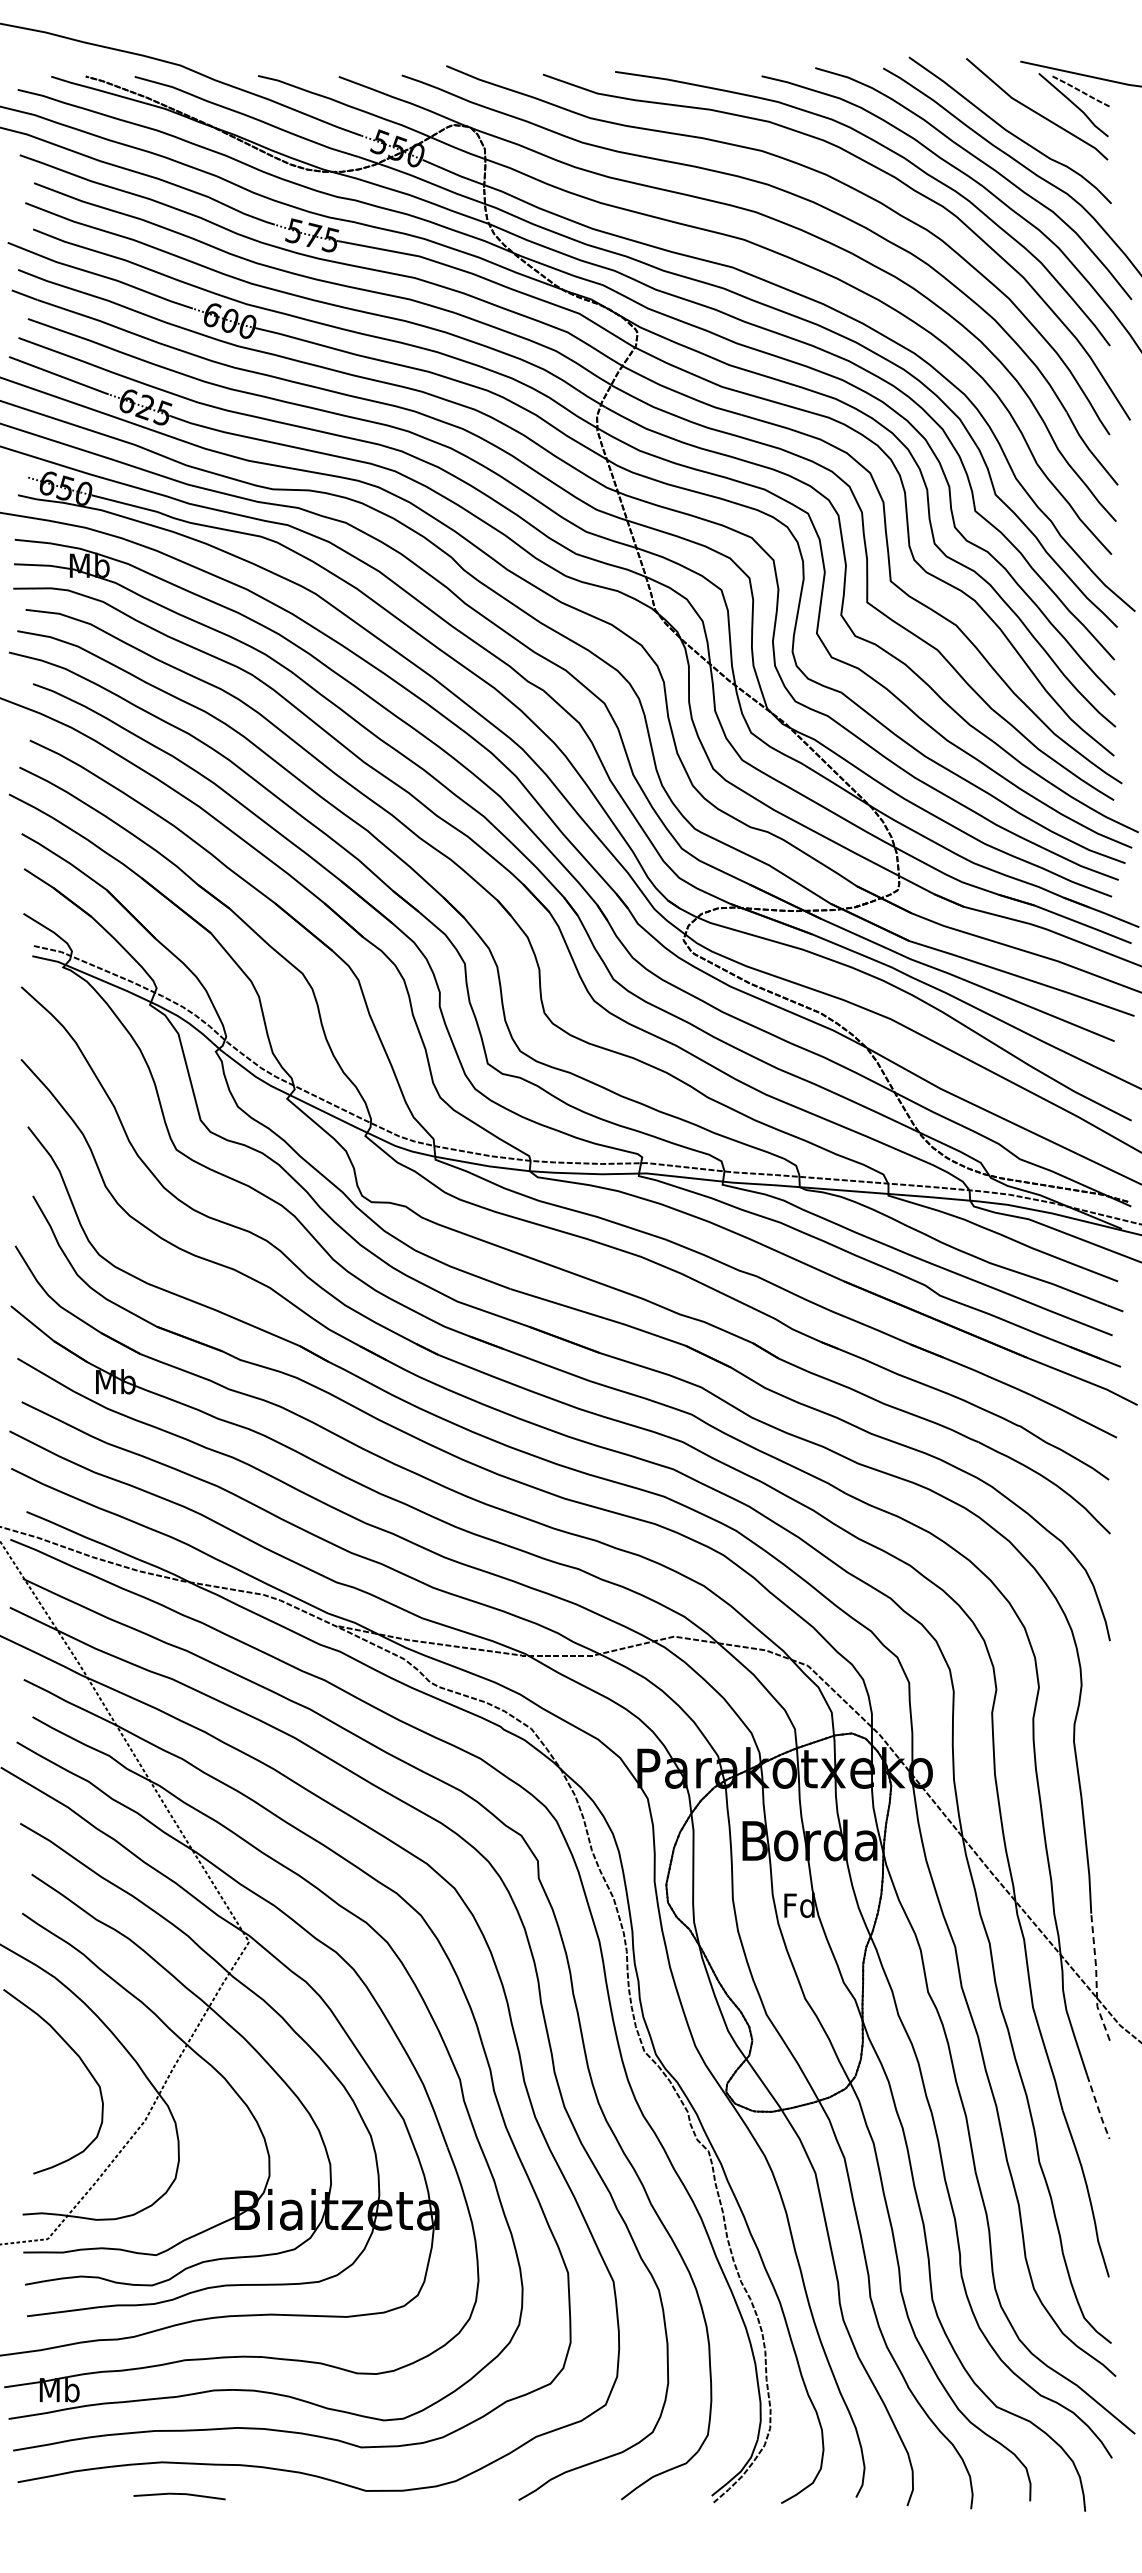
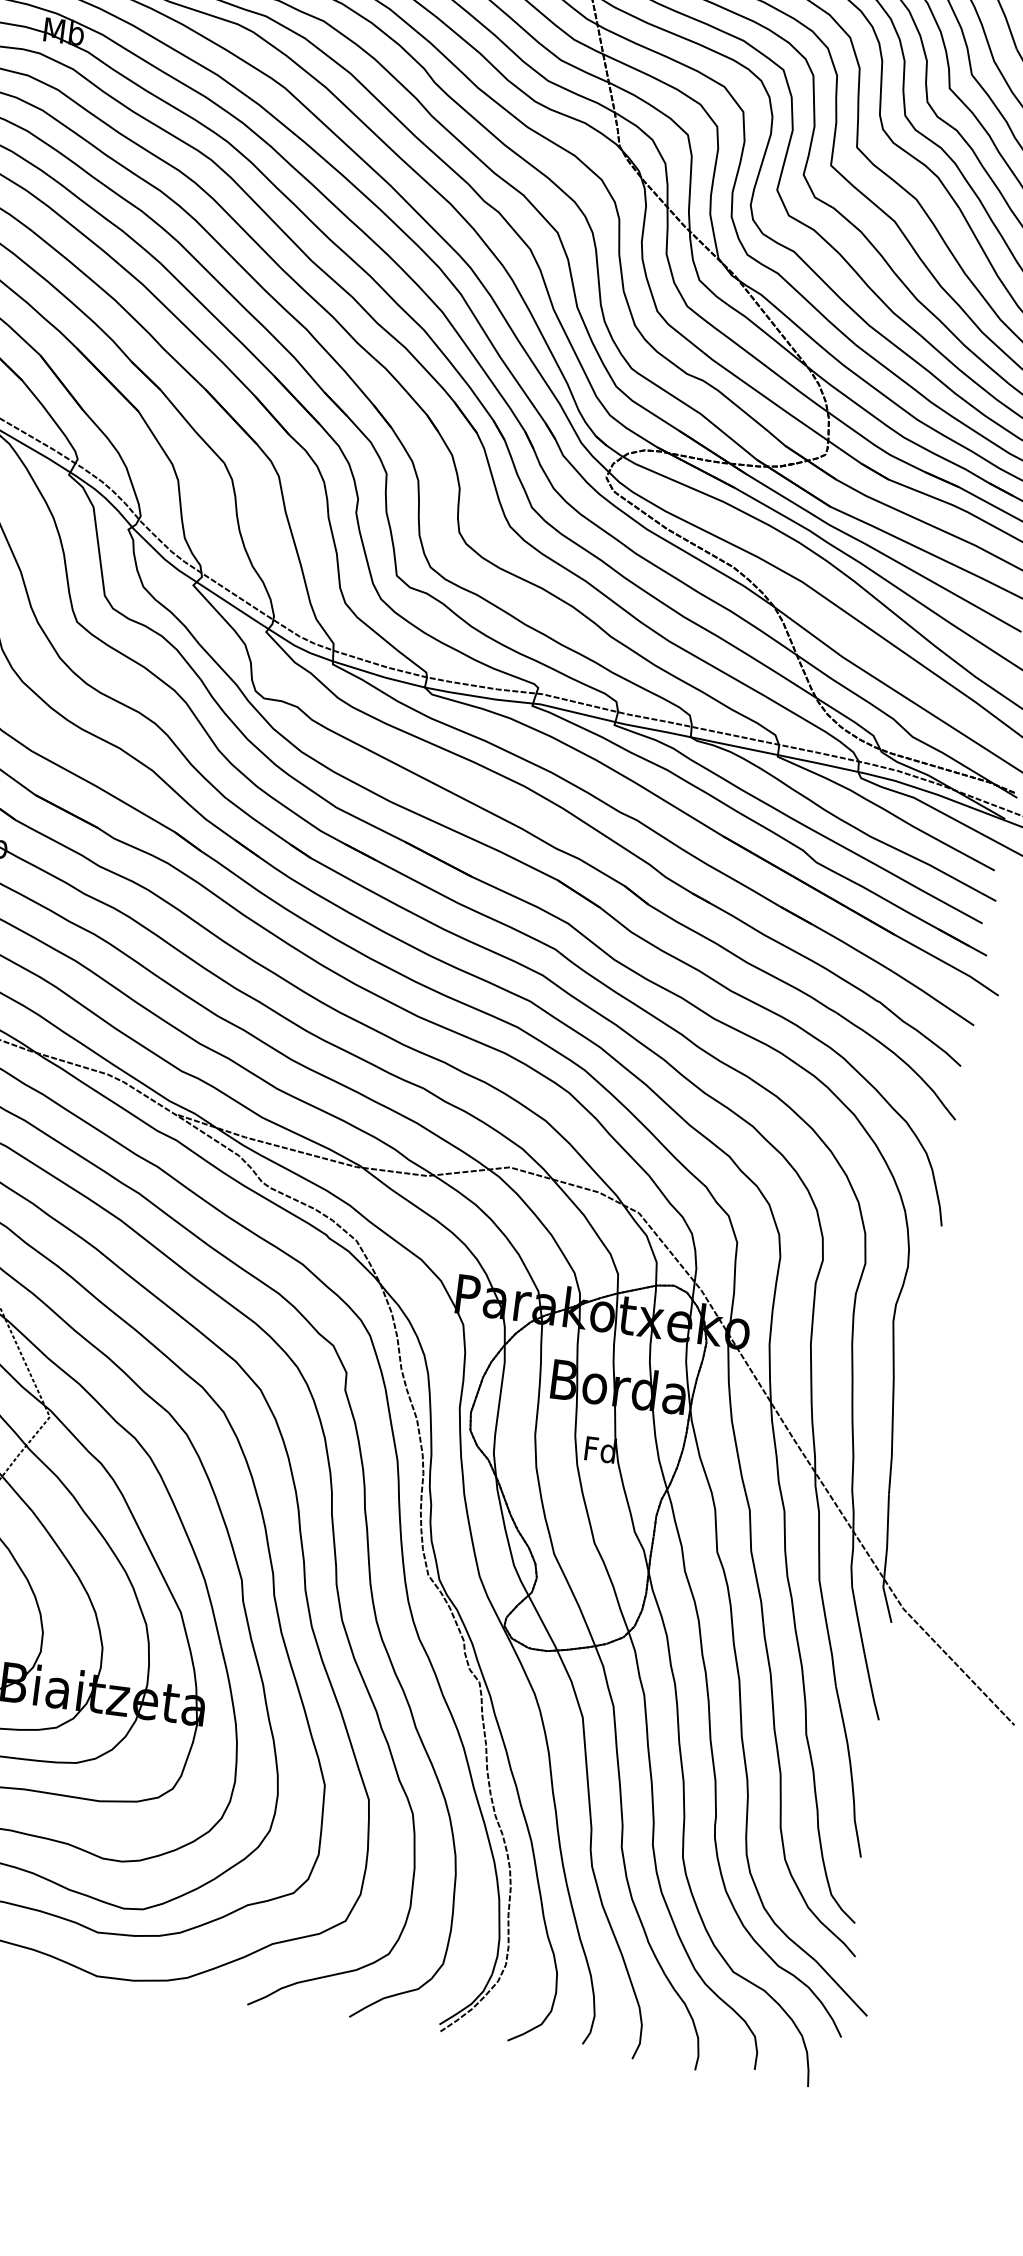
line: (1096, 1977) -> (886, 1558), dashed -> solid
line: (1097, 2107) -> (870, 1687), dashed -> solid

